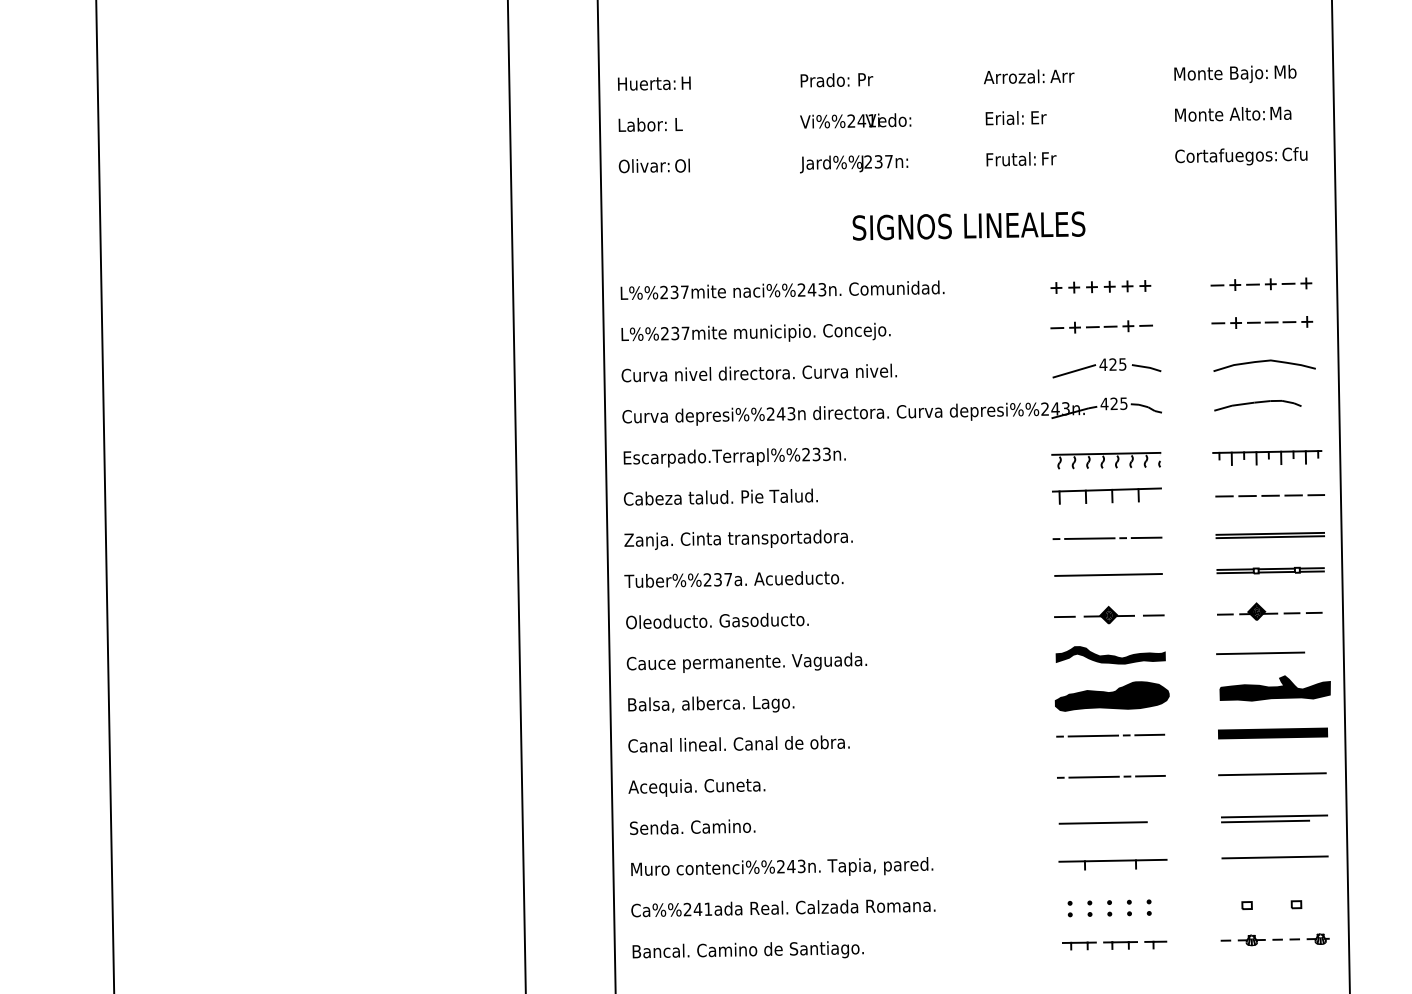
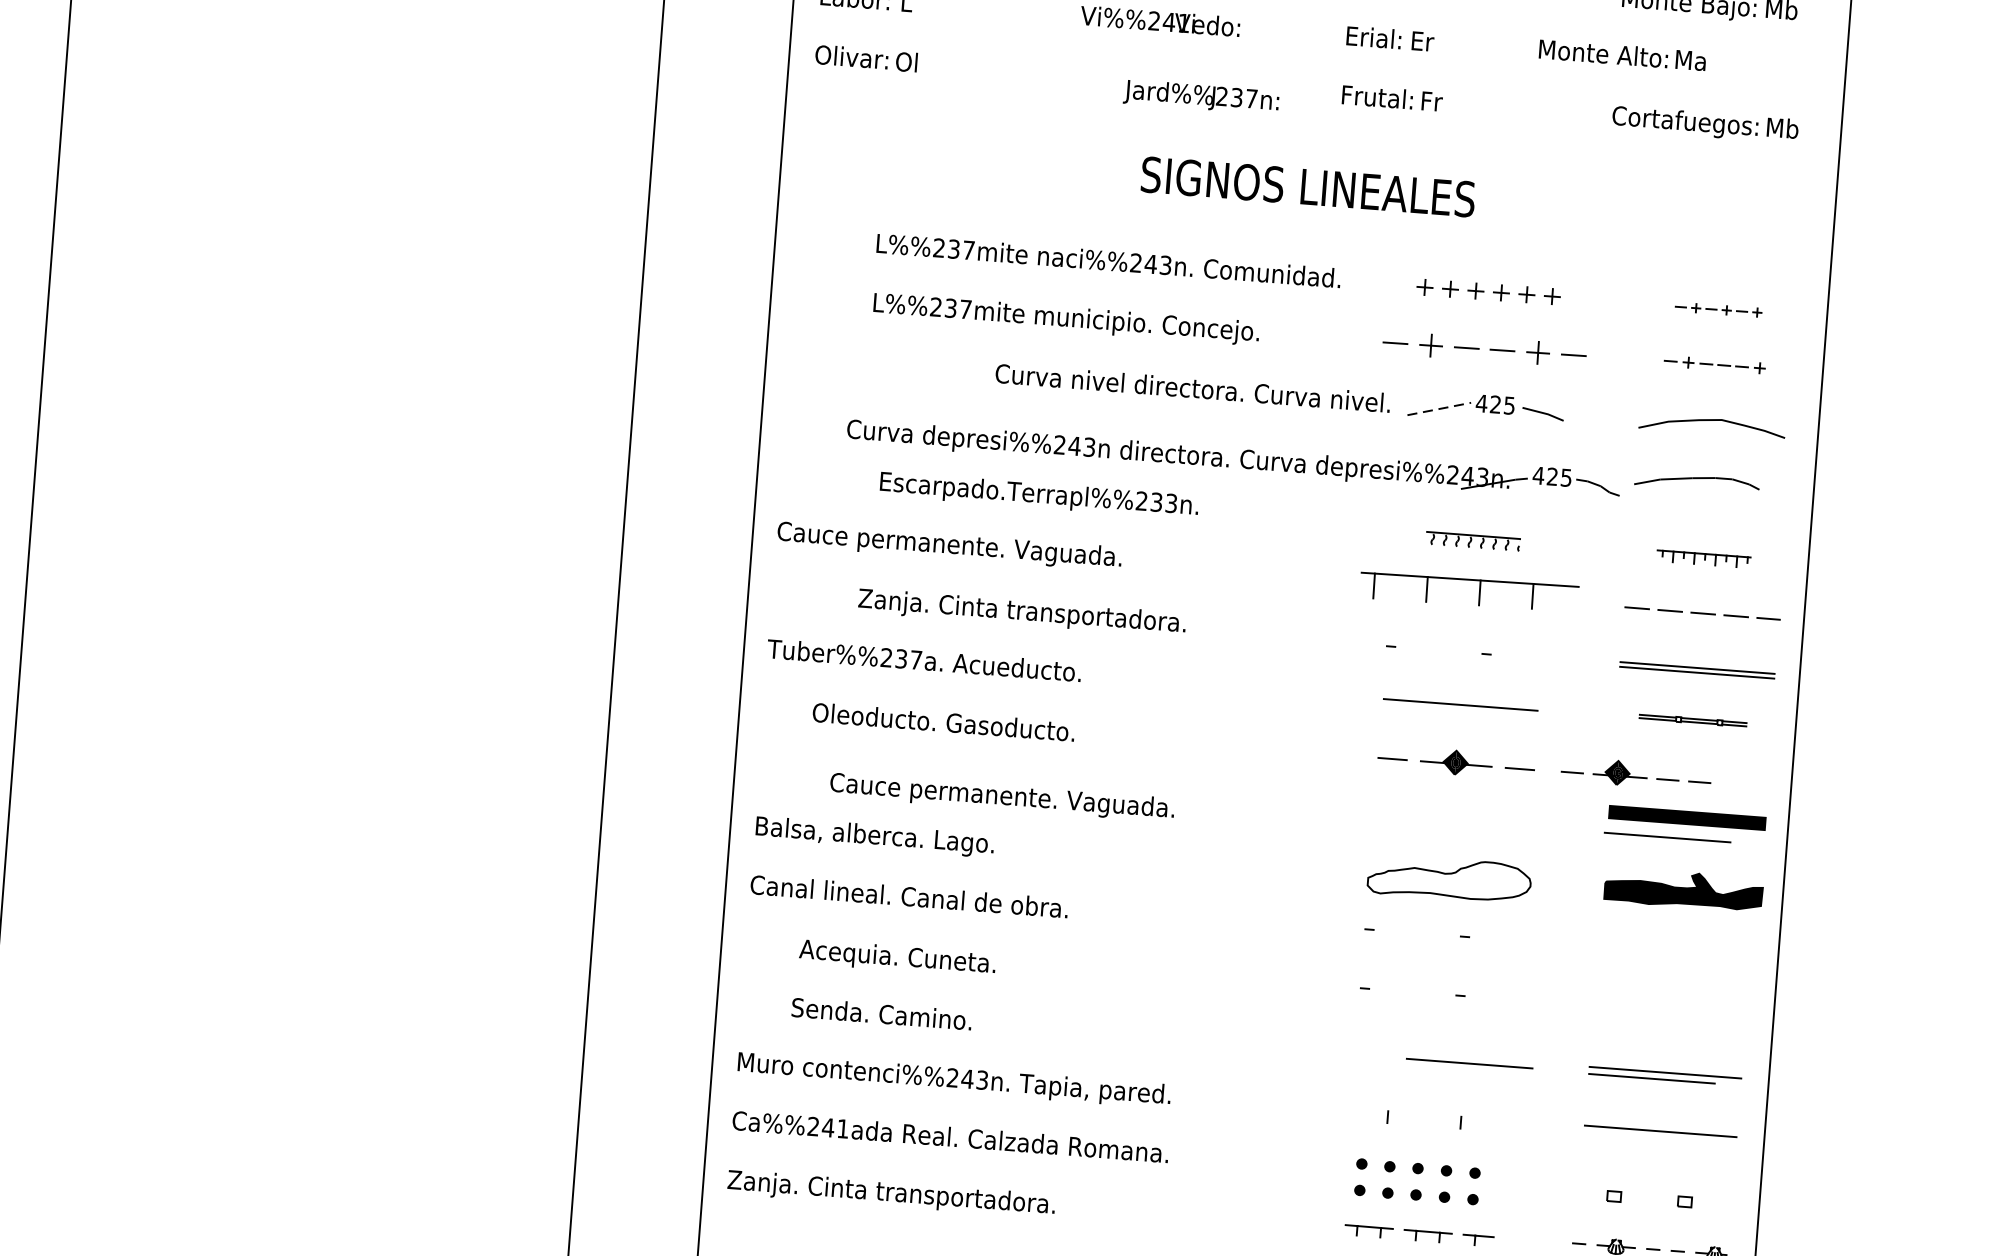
text: (1233, 113) -> (1623, 54), moved
text: (1294, 154) -> (1783, 128), Cfu -> Mb
text: (854, 164) -> (1201, 98), moved
part: (1261, 283) -> (1718, 308), size x0.6
text: (782, 289) -> (1108, 259), moved
part: (1262, 322) -> (1715, 364), size x0.7
part: (1101, 326) -> (1484, 348), size x1.4
text: (755, 331) -> (1065, 316), moved
line: (1074, 371) -> (1439, 409), solid -> dashed
text: (758, 372) -> (1191, 387), moved
part: (891, 411) -> (1232, 457), moved
text: (734, 457) -> (1038, 495), moved
part: (1267, 457) -> (1703, 558), size x0.6
part: (1106, 460) -> (1473, 540), size x0.6
part: (1106, 495) -> (1468, 590), size x1.4
text: (754, 498) -> (964, 547), Cabeza talud. Pie Talud. -> Cauce permanente. Vaguada.
line: (1146, 537) -> (1520, 656), removed
line: (1089, 538) -> (1438, 650), removed
text: (738, 539) -> (1022, 612), moved
part: (1270, 570) -> (1692, 720), size x0.7
part: (1269, 611) -> (1635, 774), moved
text: (717, 621) -> (943, 723), moved
fill: (1110, 655) -> (1452, 820), removed
text: (746, 662) -> (1001, 796), moved
fill: (1111, 696) -> (1448, 879), removed
part: (1273, 733) -> (1688, 818), moved
line: (1149, 734) -> (1497, 938), removed
line: (1093, 735) -> (1417, 932), removed
line: (1272, 774) -> (1668, 1012), removed
line: (1150, 775) -> (1493, 997), removed
line: (1093, 776) -> (1411, 991), removed
text: (696, 787) -> (897, 958), moved
line: (1102, 822) -> (1468, 1062), moved
text: (692, 826) -> (881, 1013), moved
line: (1112, 860) -> (1427, 1113), removed
part: (1129, 907) -> (1445, 1183), size x1.6
part: (1148, 907) -> (1472, 1185), size x1.6
part: (1089, 908) -> (1388, 1179), size x1.6
part: (1109, 908) -> (1416, 1182), size x1.6
part: (1069, 909) -> (1359, 1178), size x1.6
text: (747, 951) -> (893, 1194), Bancal. Camino de Santiago. -> Zanja. Cinta transportadora.

